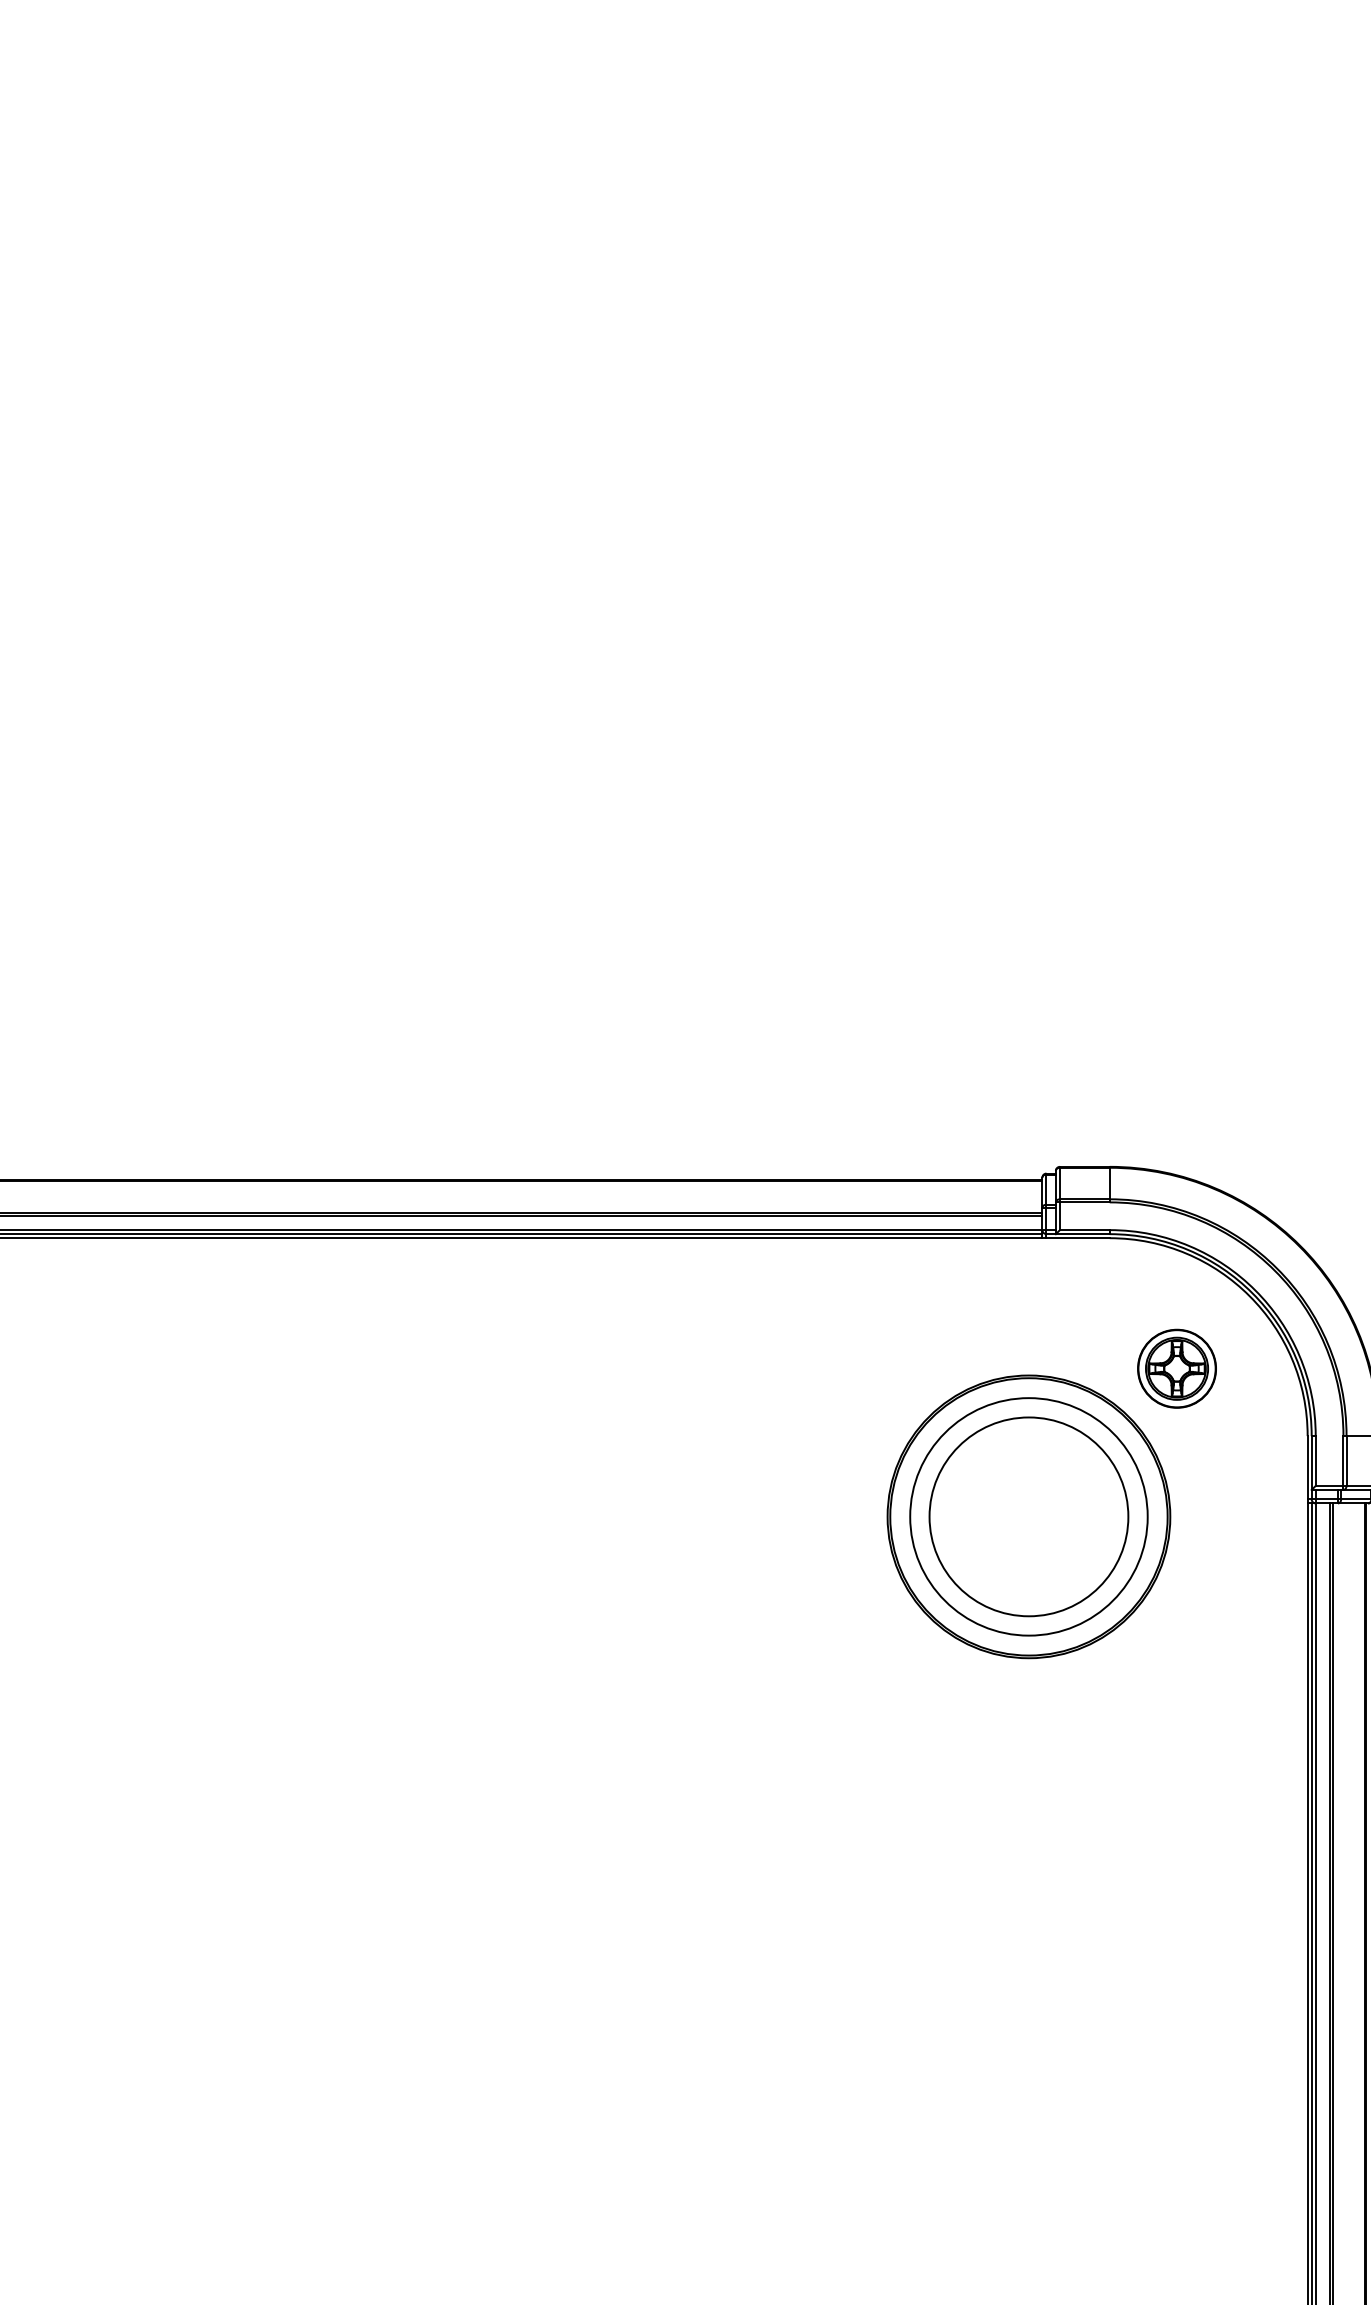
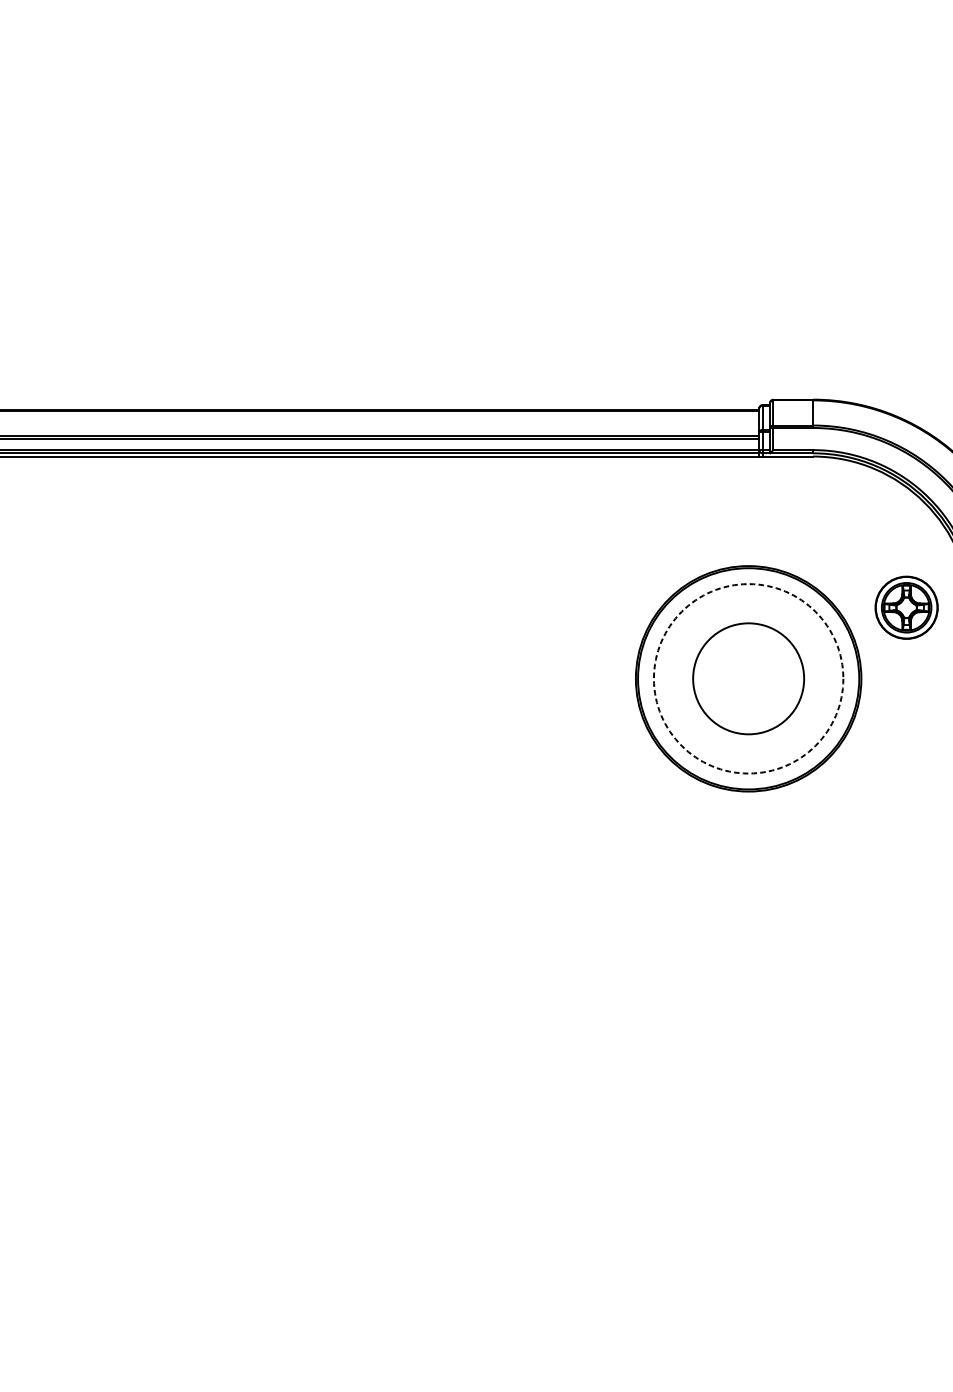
part: (1176, 1368) -> (906, 607), moved
circle: (1028, 1516) -> (748, 678), size x0.7
circle: (1028, 1516) -> (748, 678), solid -> dashed

